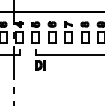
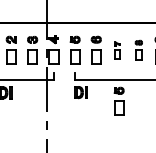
part: (68, 32) -> (117, 50), size x0.6
part: (84, 32) -> (138, 49), size x0.7
part: (69, 71) -> (118, 100), added

